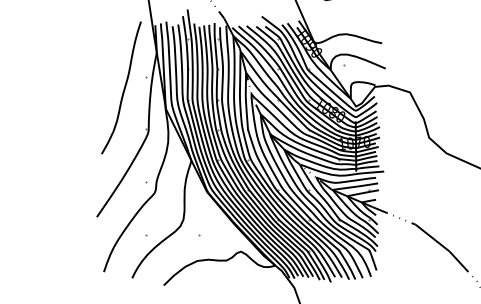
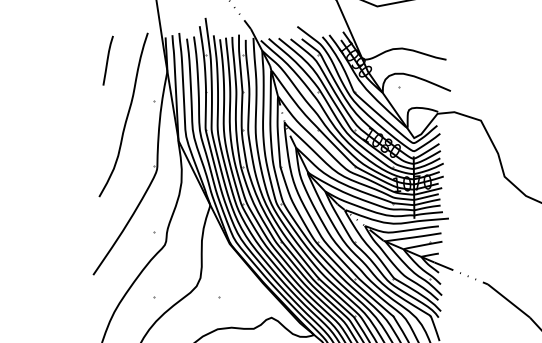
line: (108, 44) -> (107, 61), added

